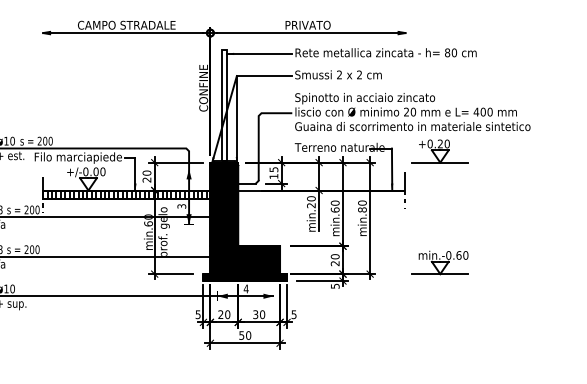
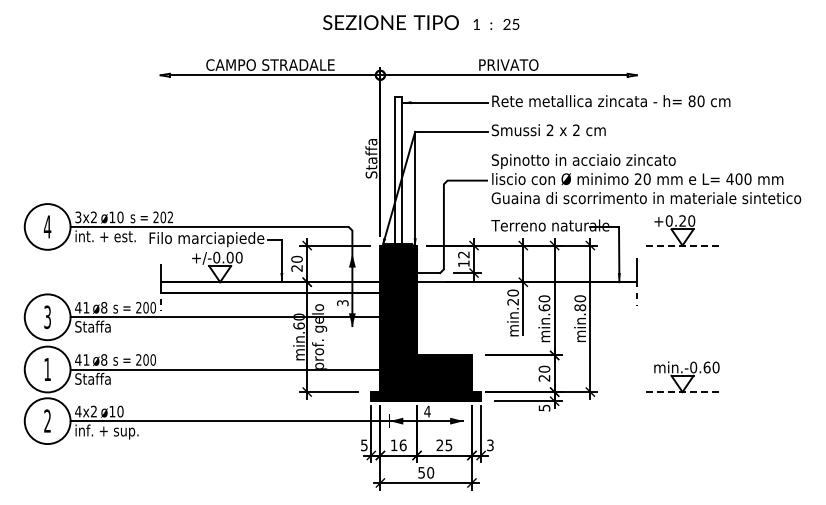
text: (203, 88) -> (371, 147), CONFINE -> Staffa
text: (50, 141) -> (170, 217), 200 -> 202
line: (440, 162) -> (682, 245), solid -> dashed
text: (273, 169) -> (463, 254), 15 -> 12
hatch: (126, 194) -> (270, 287), removed
line: (440, 274) -> (682, 392), solid -> dashed
text: (224, 314) -> (398, 444), 20 -> 16
text: (259, 314) -> (444, 445), 30 -> 25
text: (294, 314) -> (490, 444), 5 -> 3

